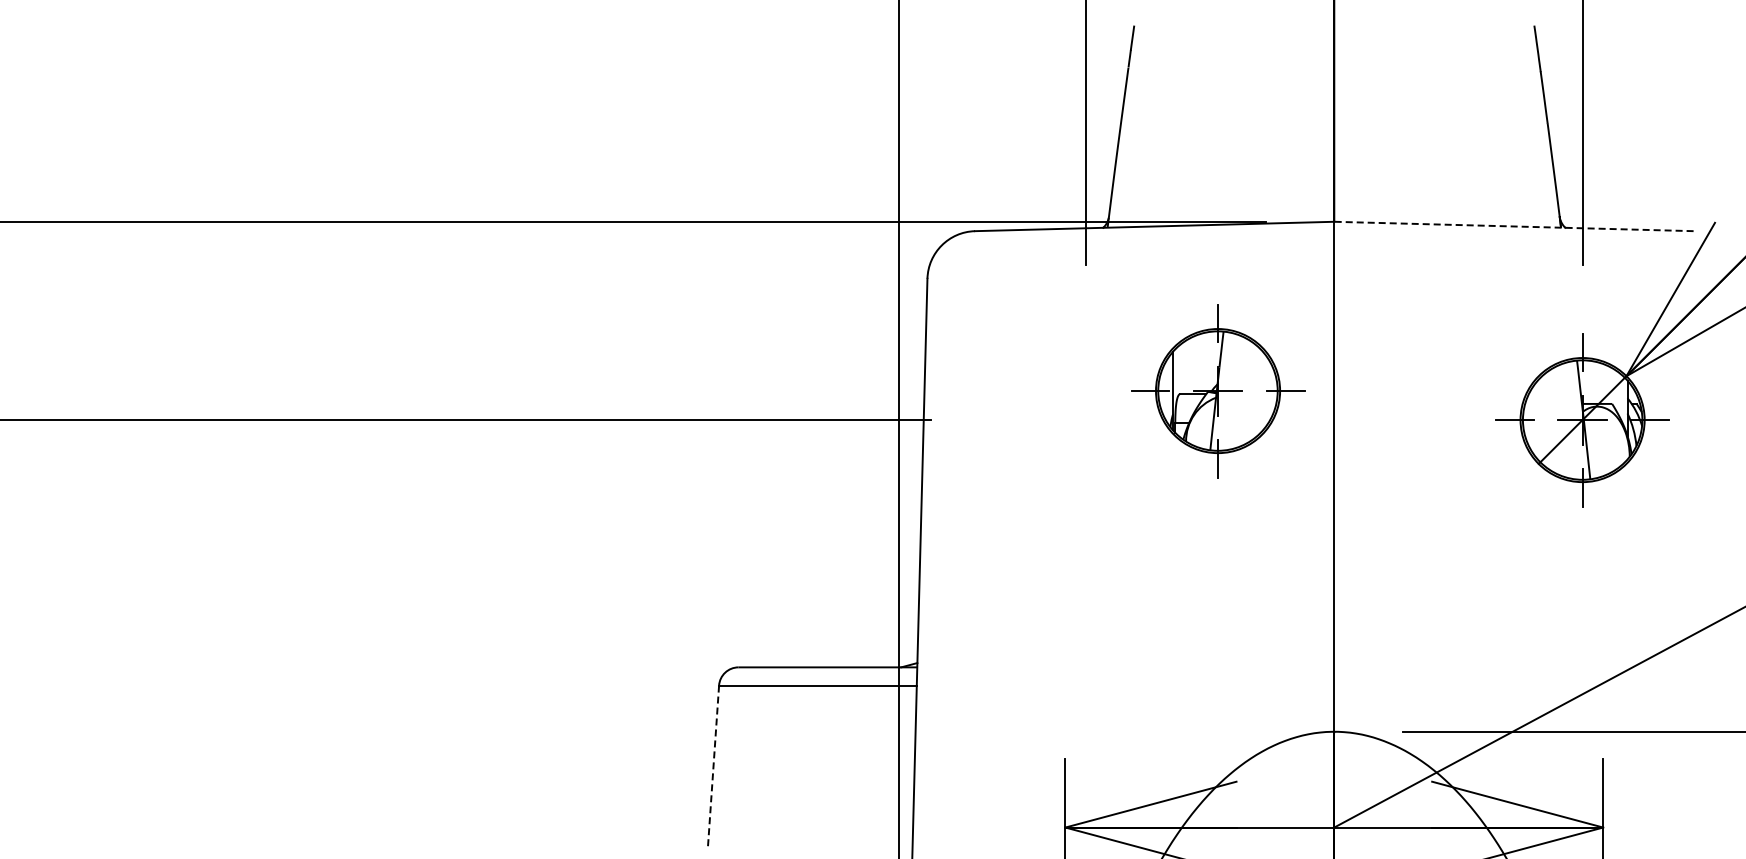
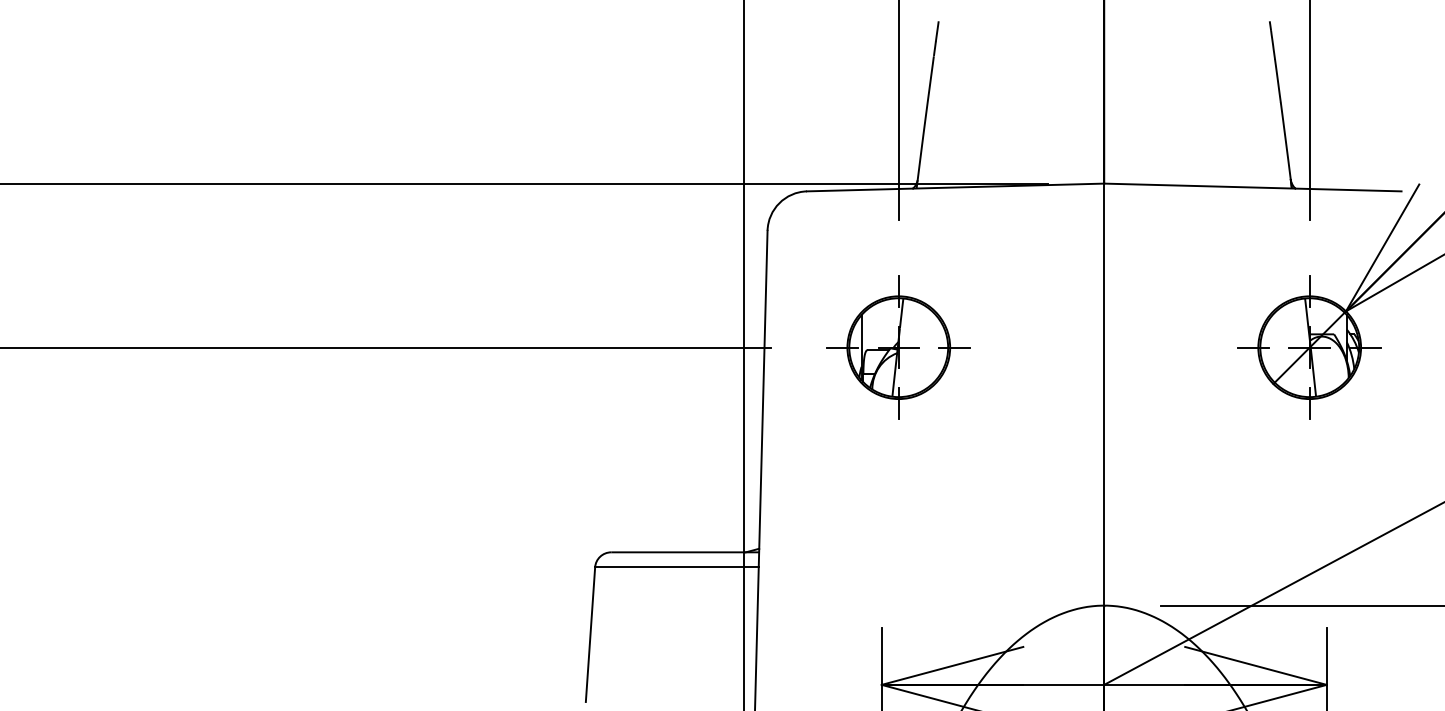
line: (1513, 226) -> (1252, 187), dashed -> solid
part: (1218, 391) -> (899, 348), moved
line: (713, 766) -> (590, 634), dashed -> solid

